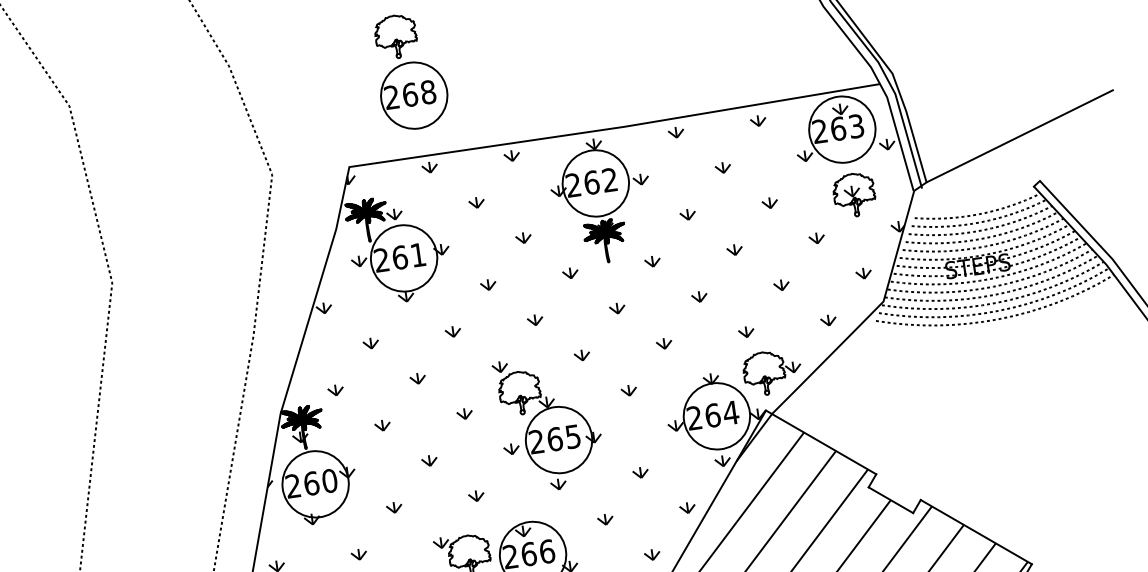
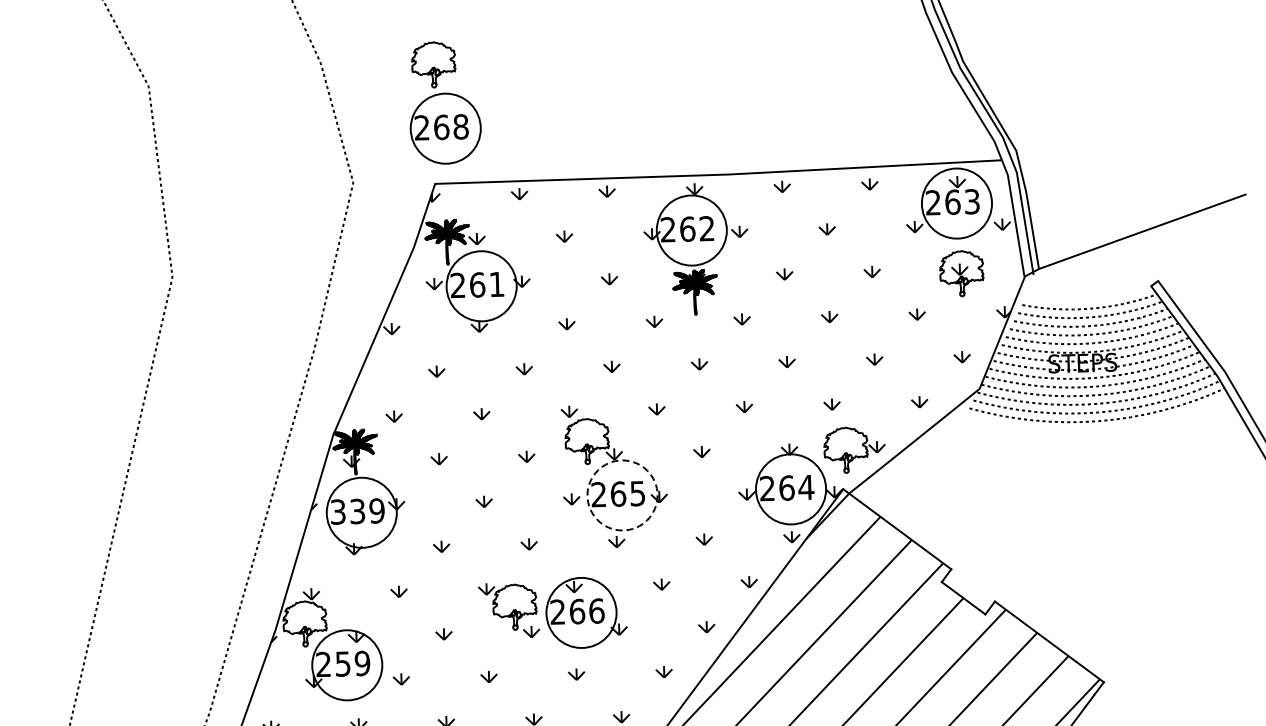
part: (411, 71) -> (445, 102), moved
circle: (559, 440) -> (622, 495), solid -> dashed
text: (311, 483) -> (357, 511), 260 -> 339

